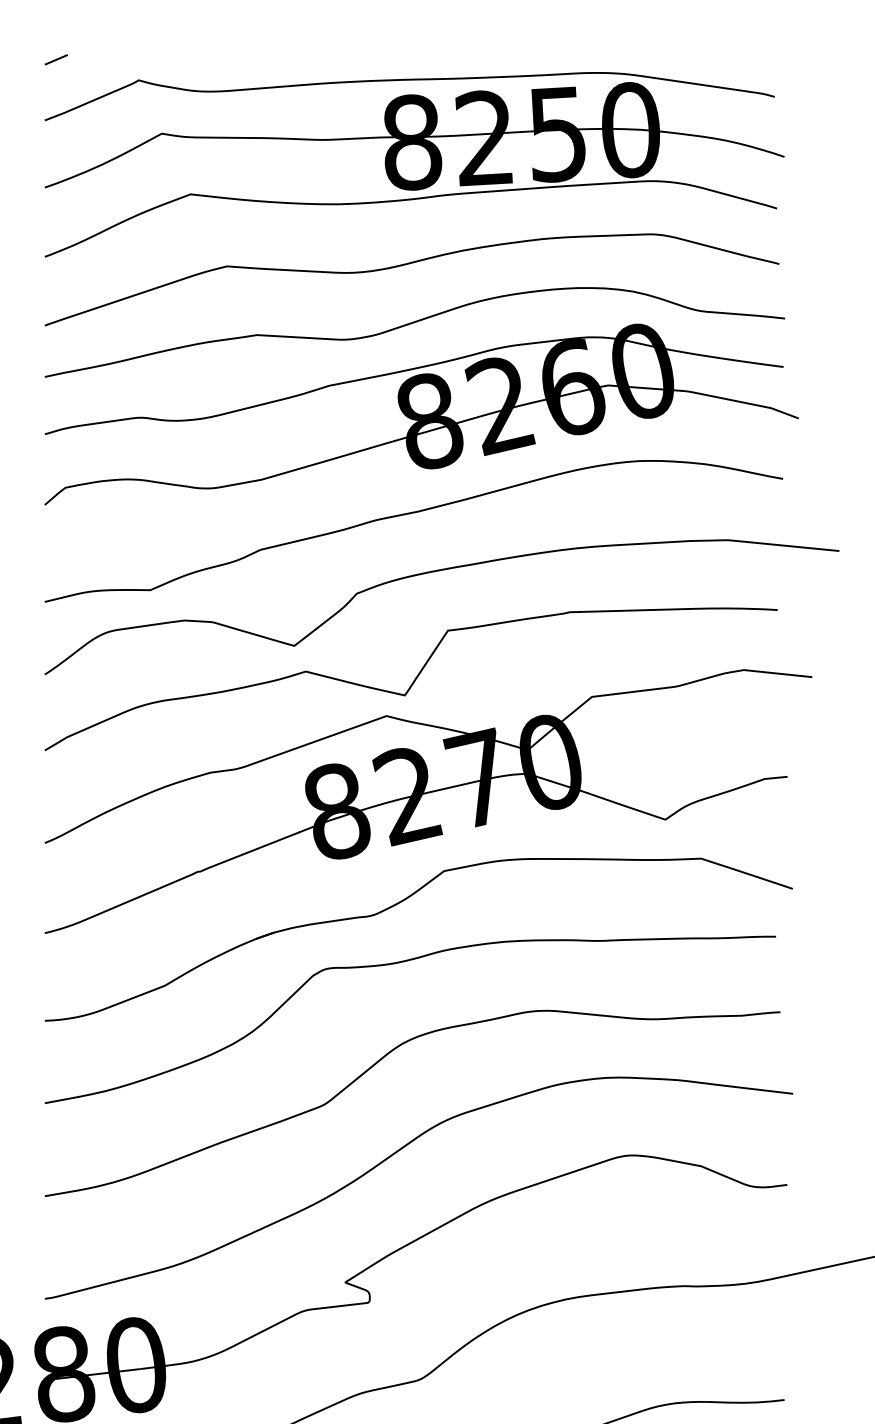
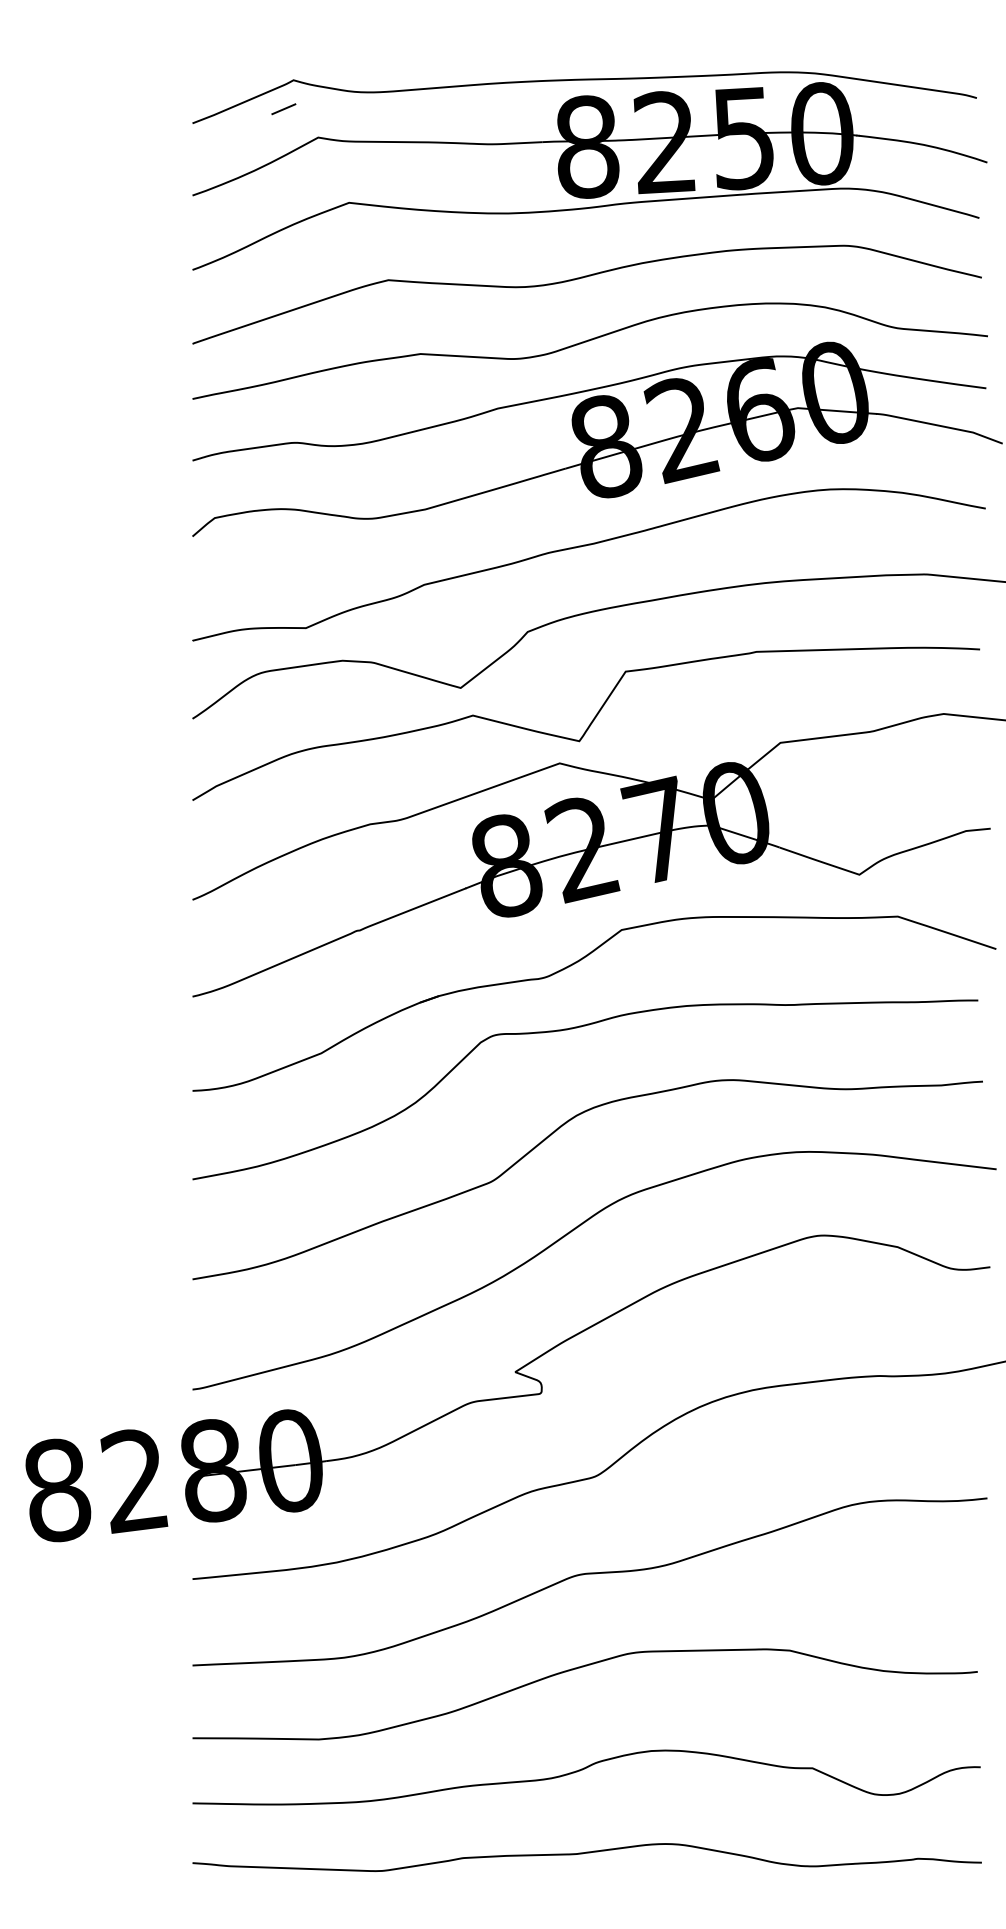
line: (55, 60) -> (283, 109), moved

